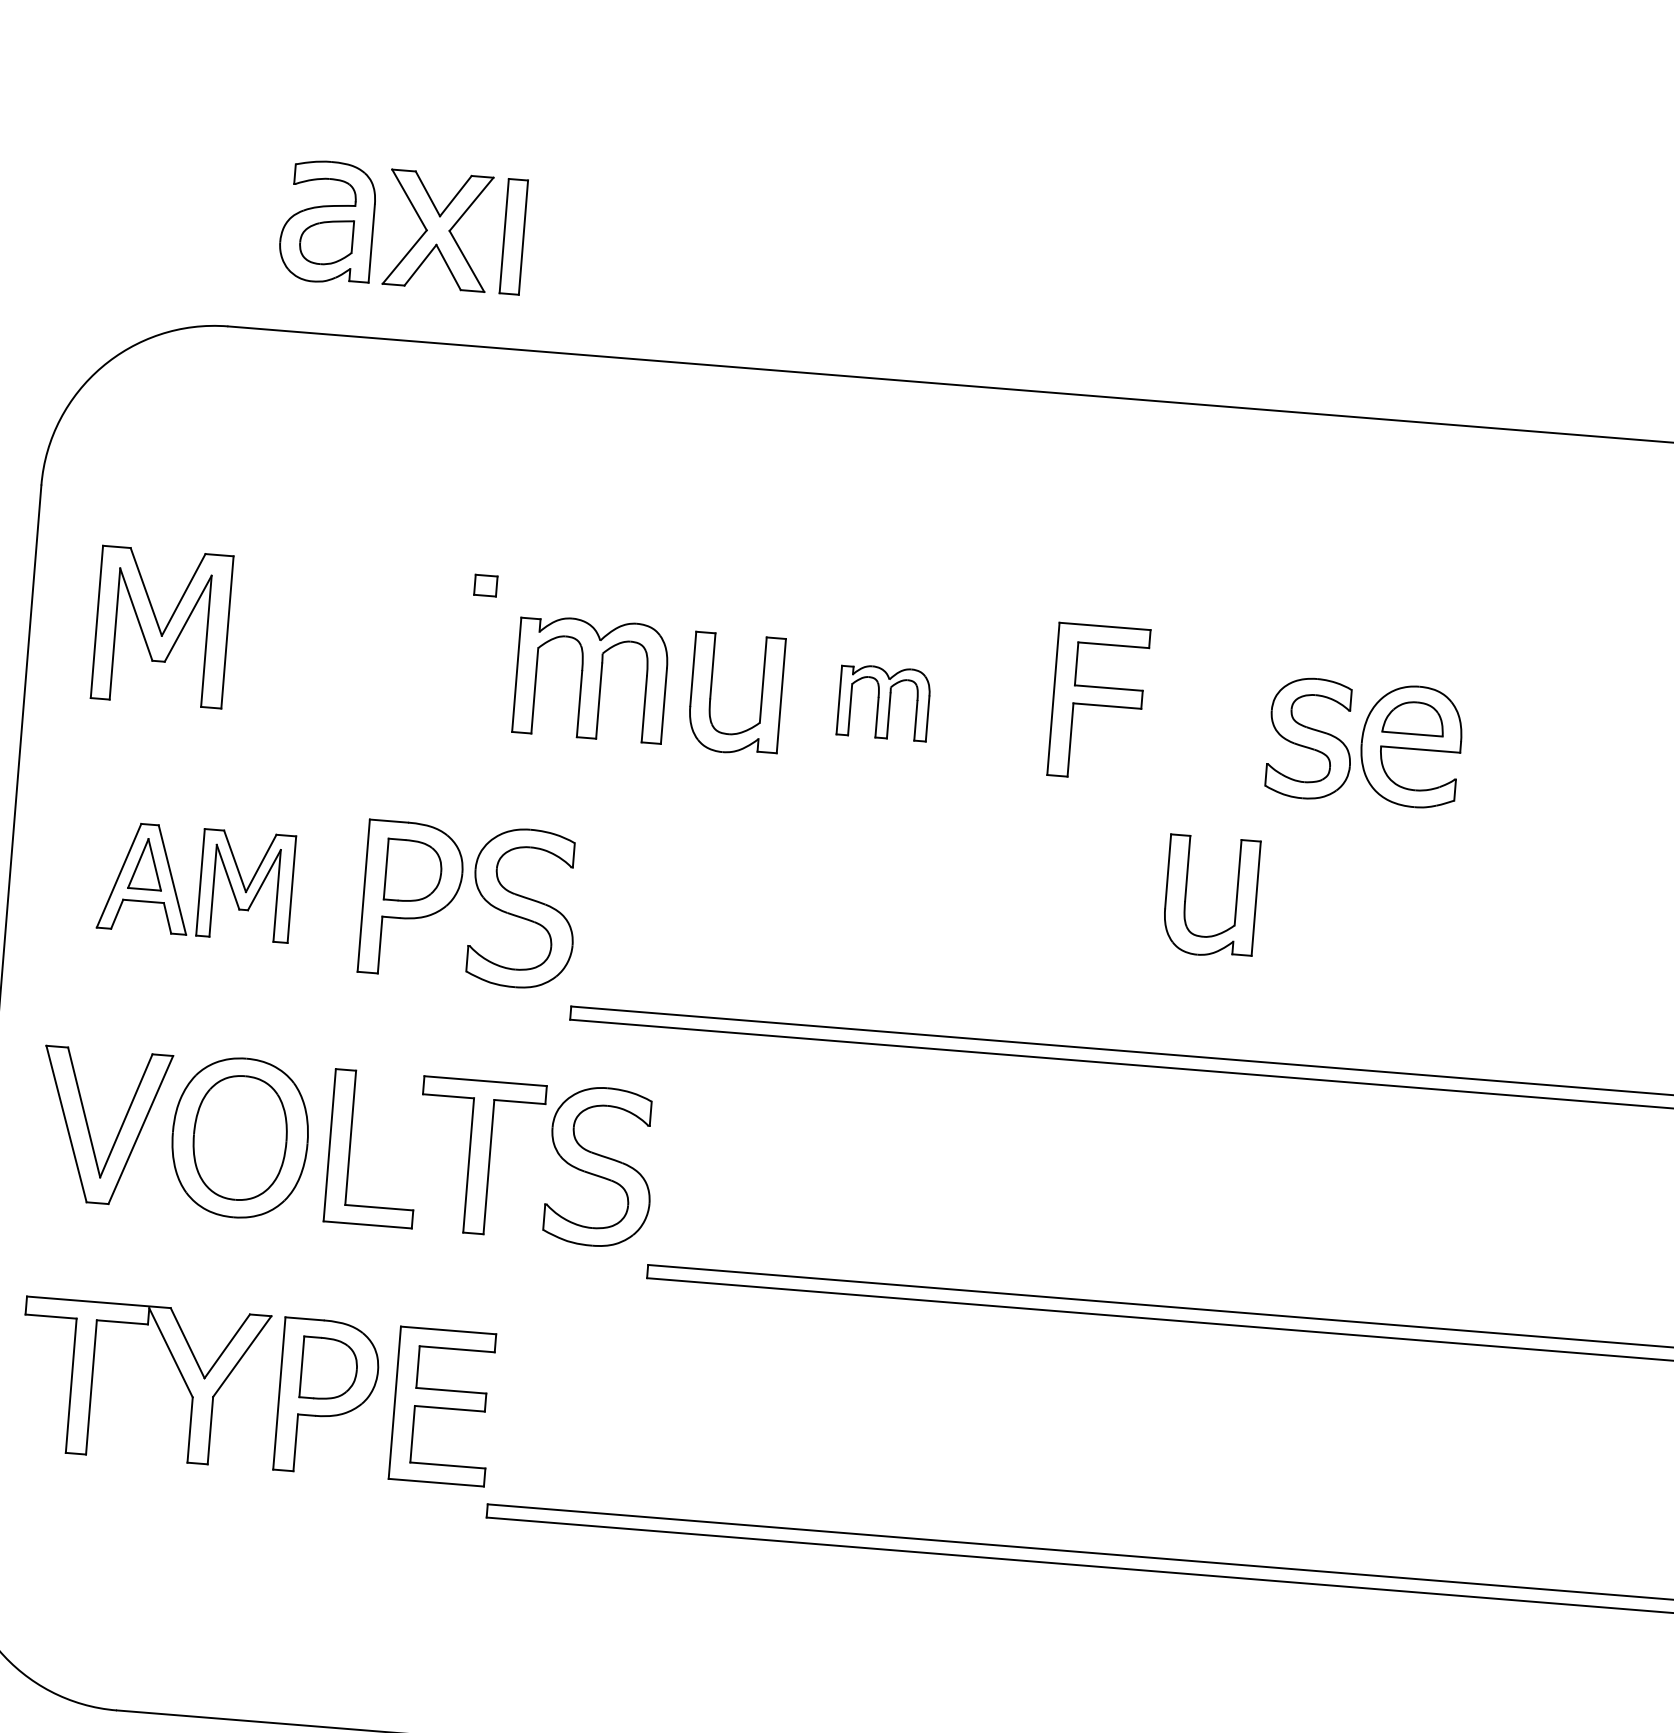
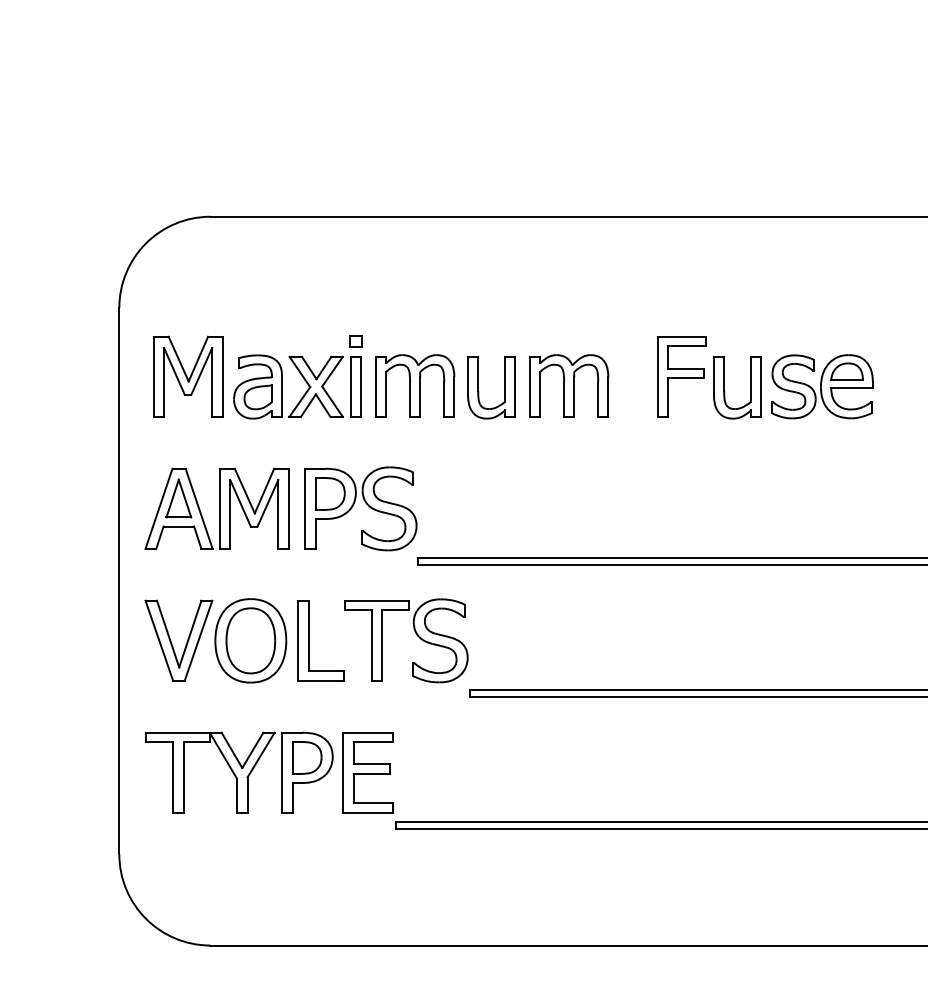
part: (418, 220) -> (305, 382), moved
part: (884, 701) -> (569, 385), size x1.67
part: (195, 881) -> (216, 508), size x1.43
part: (1187, 901) -> (725, 391), moved

